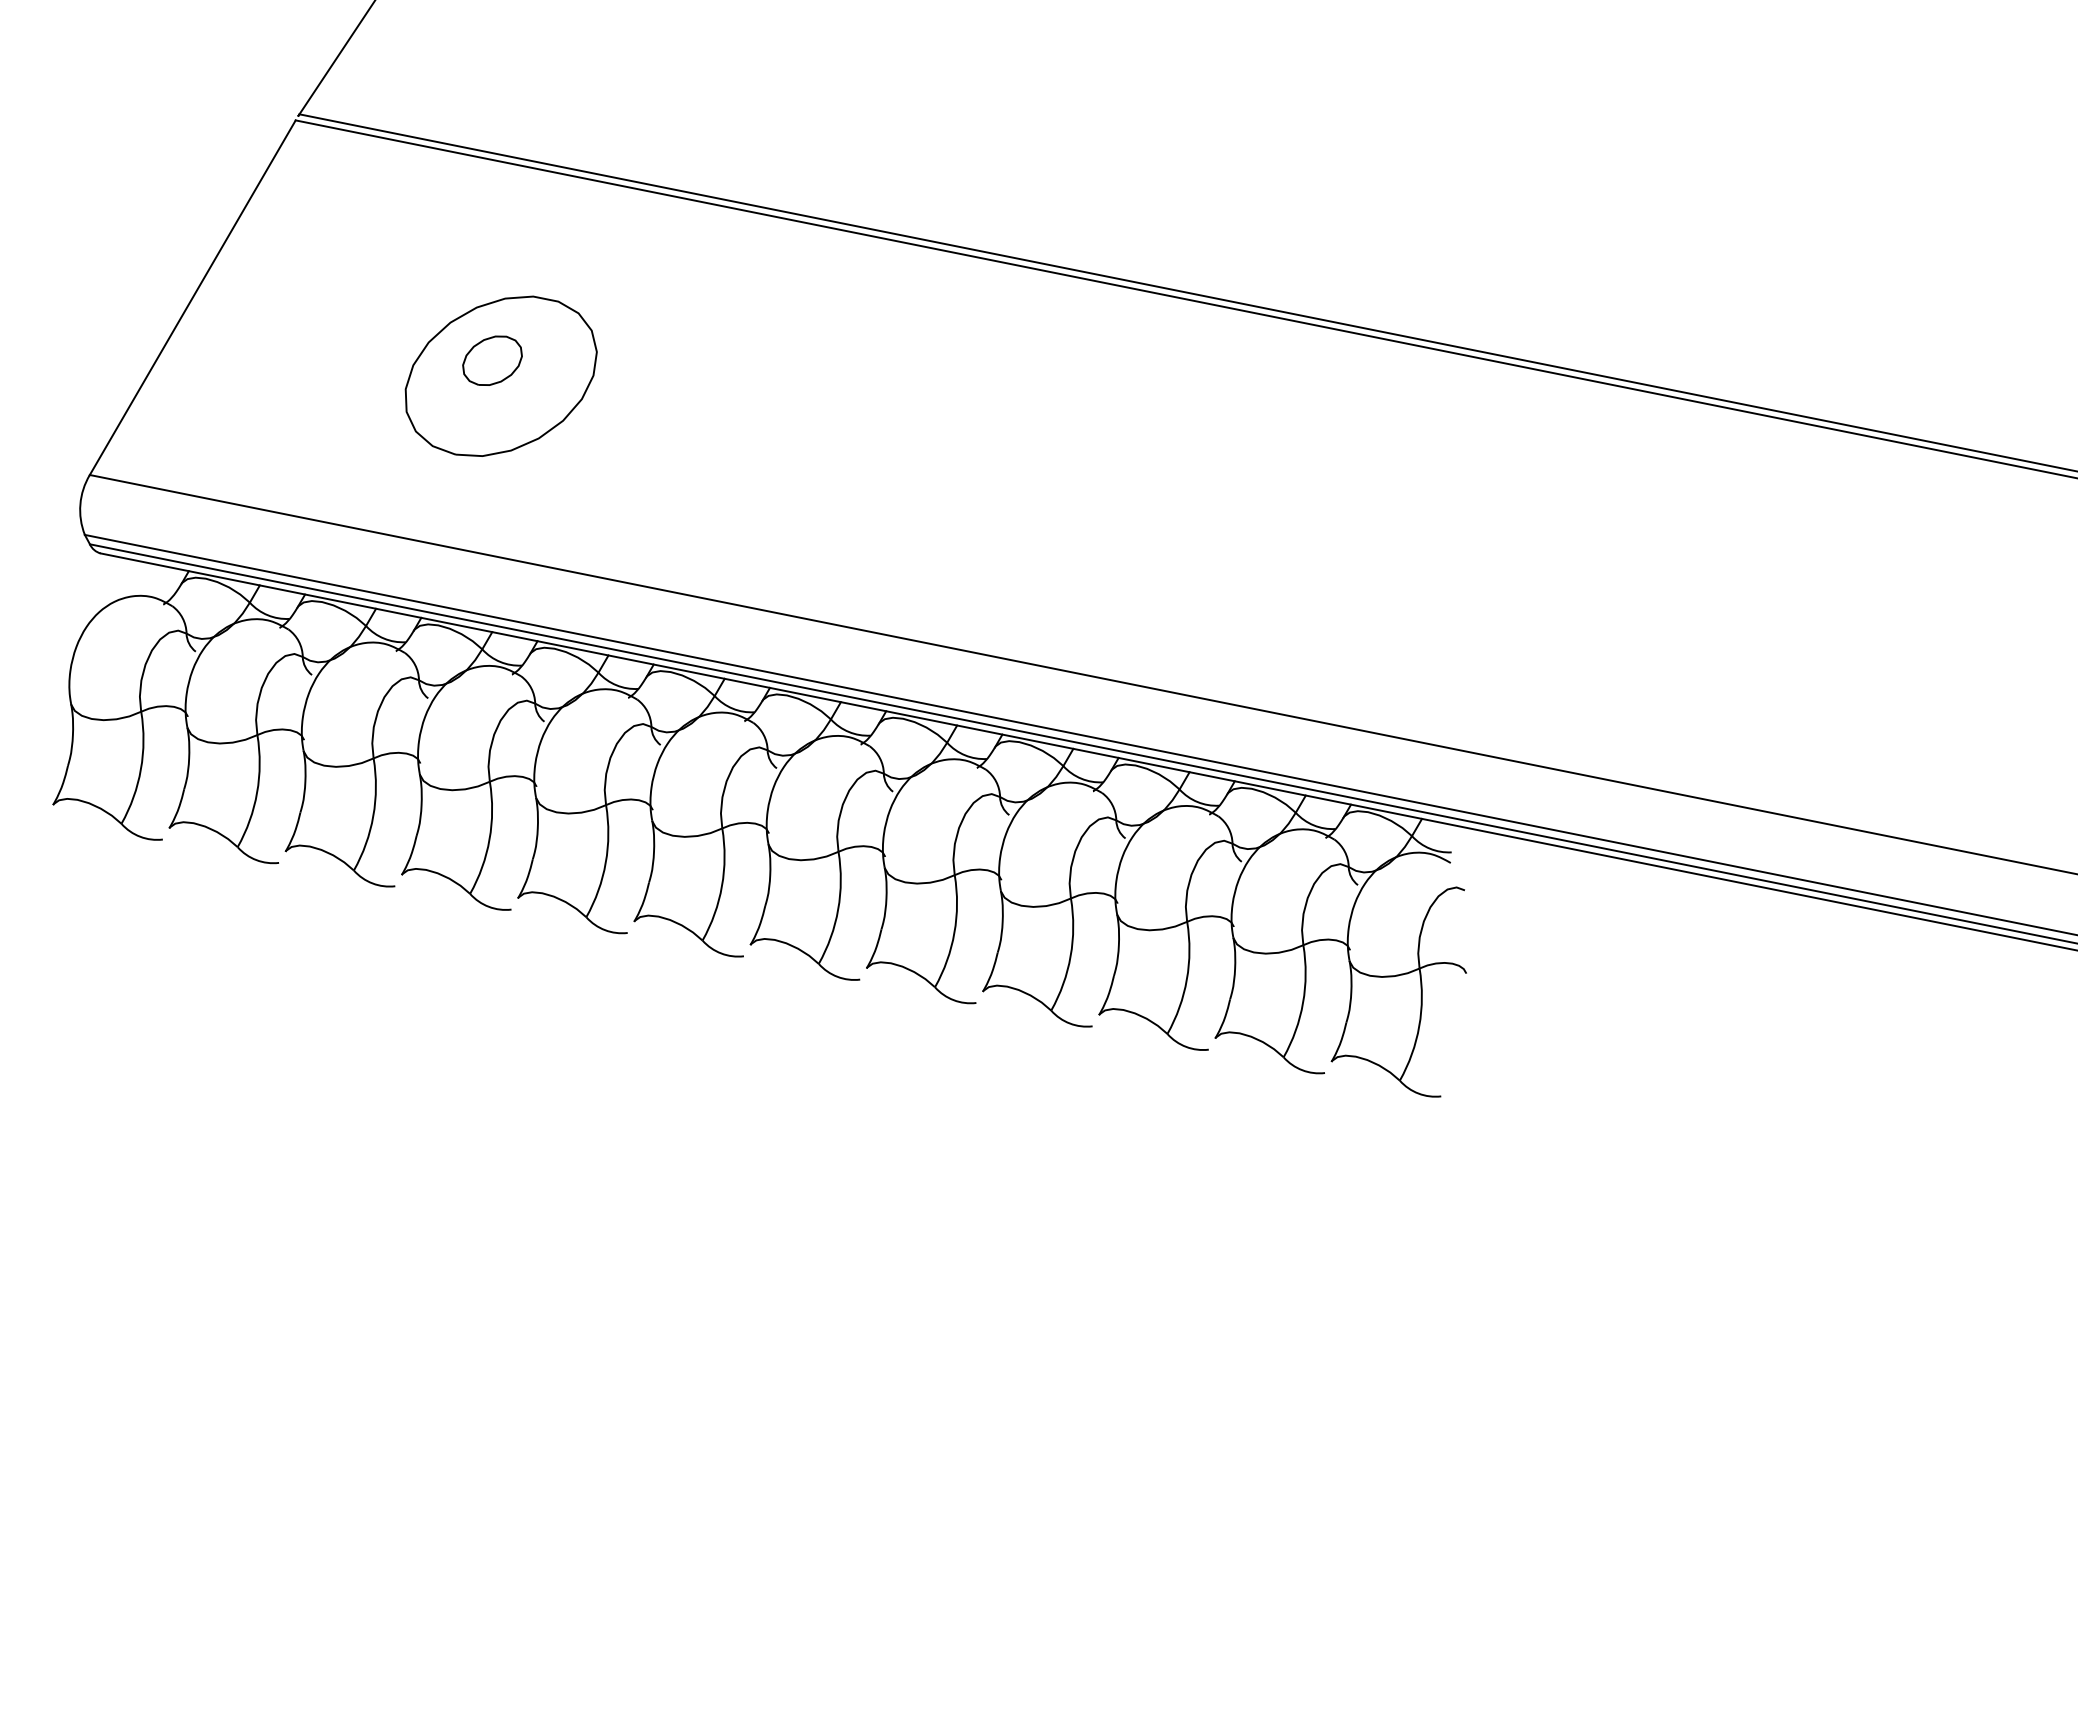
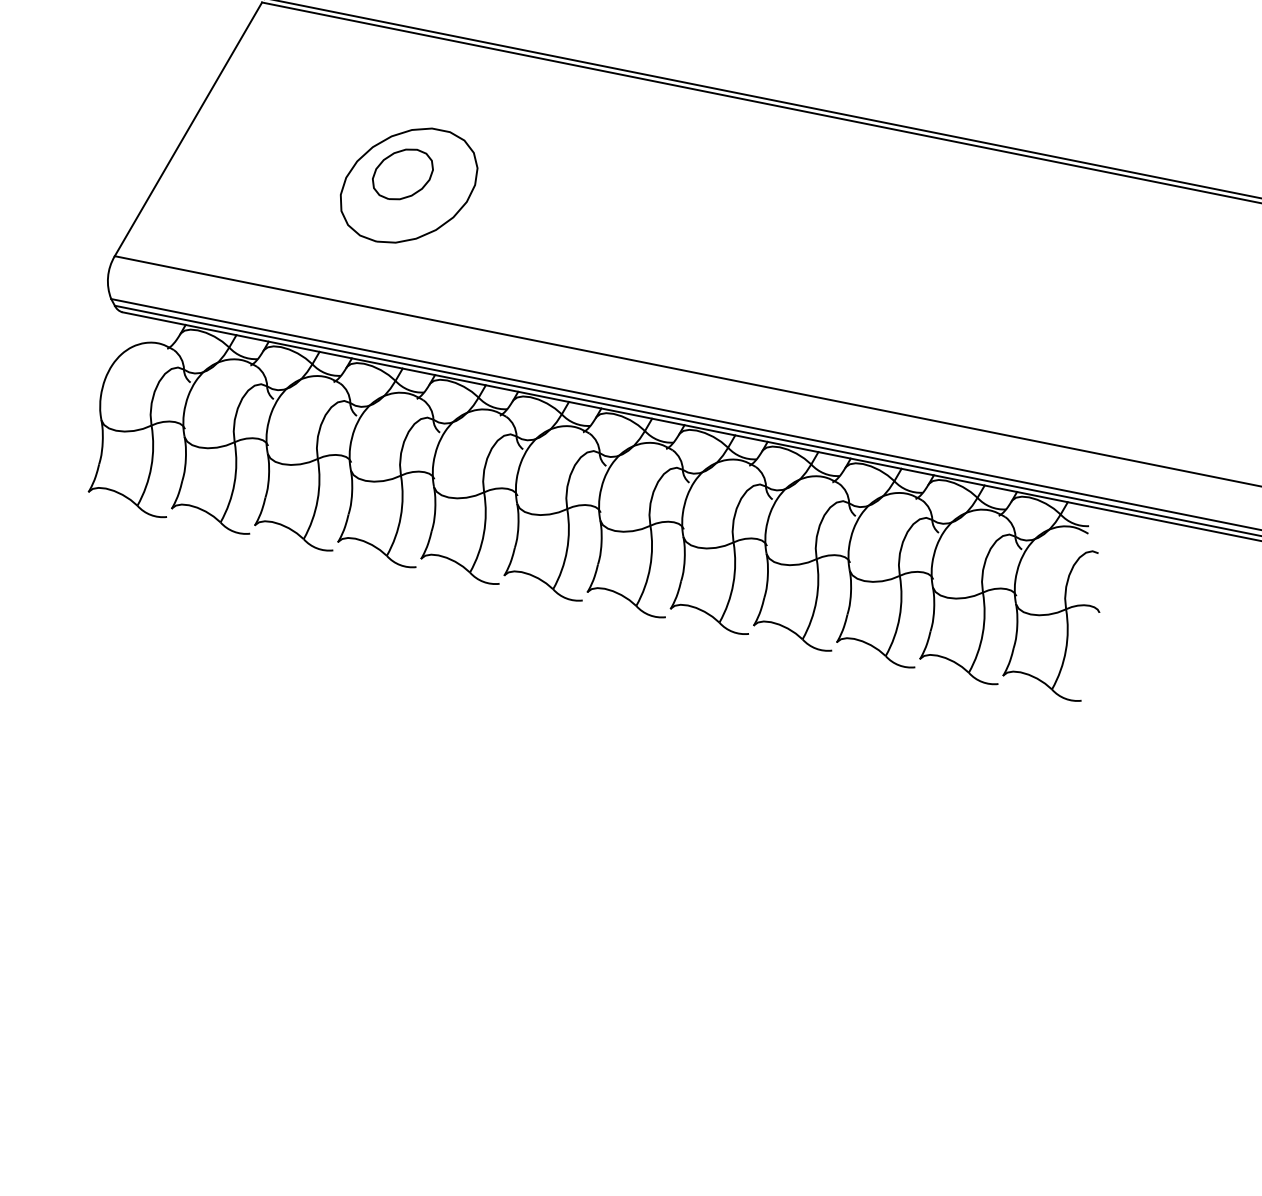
part: (492, 360) -> (402, 174), size x1.43

